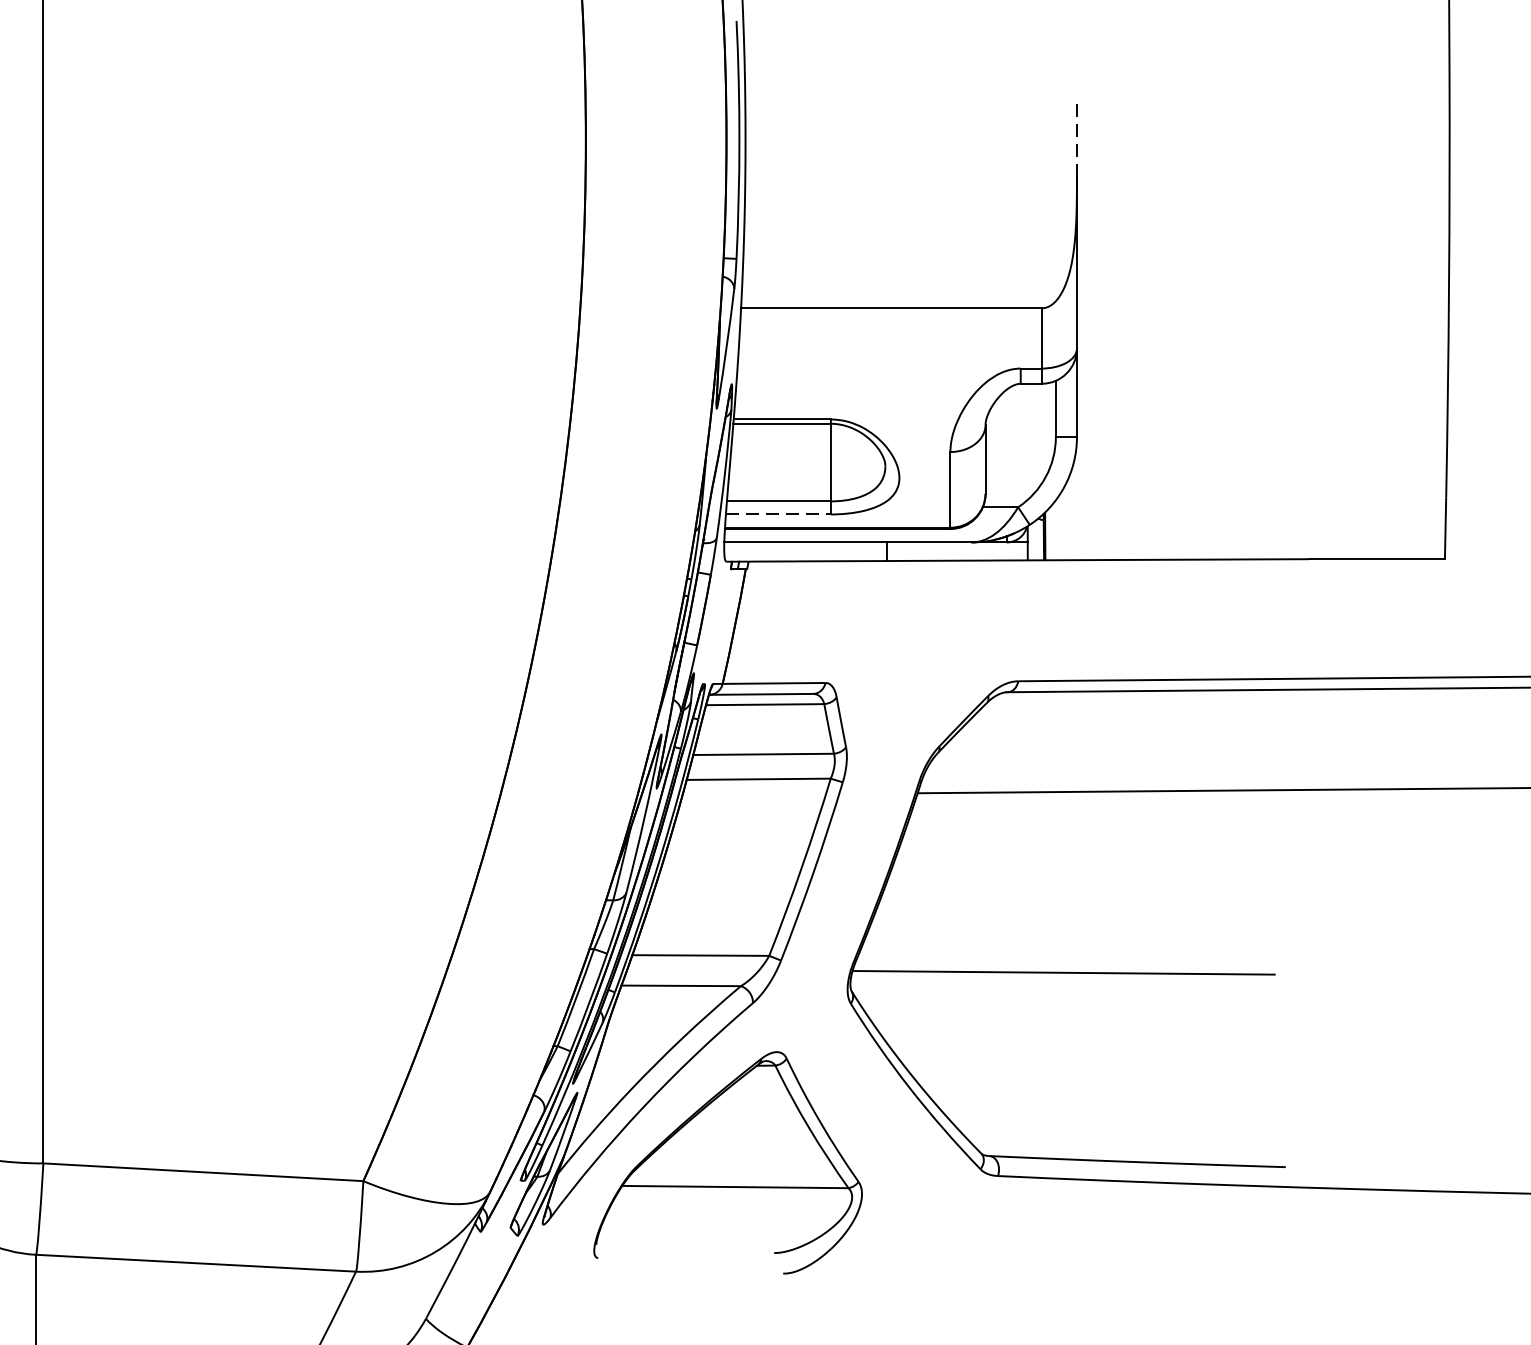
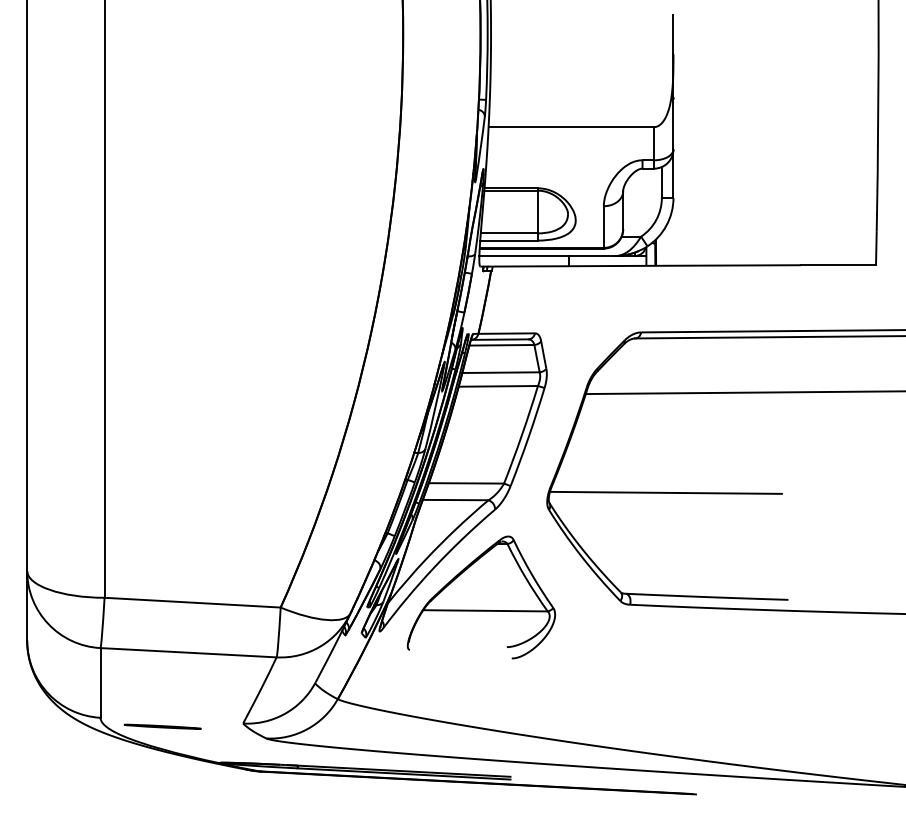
line: (1077, 140) -> (673, 34), dashed -> solid
line: (779, 514) -> (509, 240), dashed -> solid

